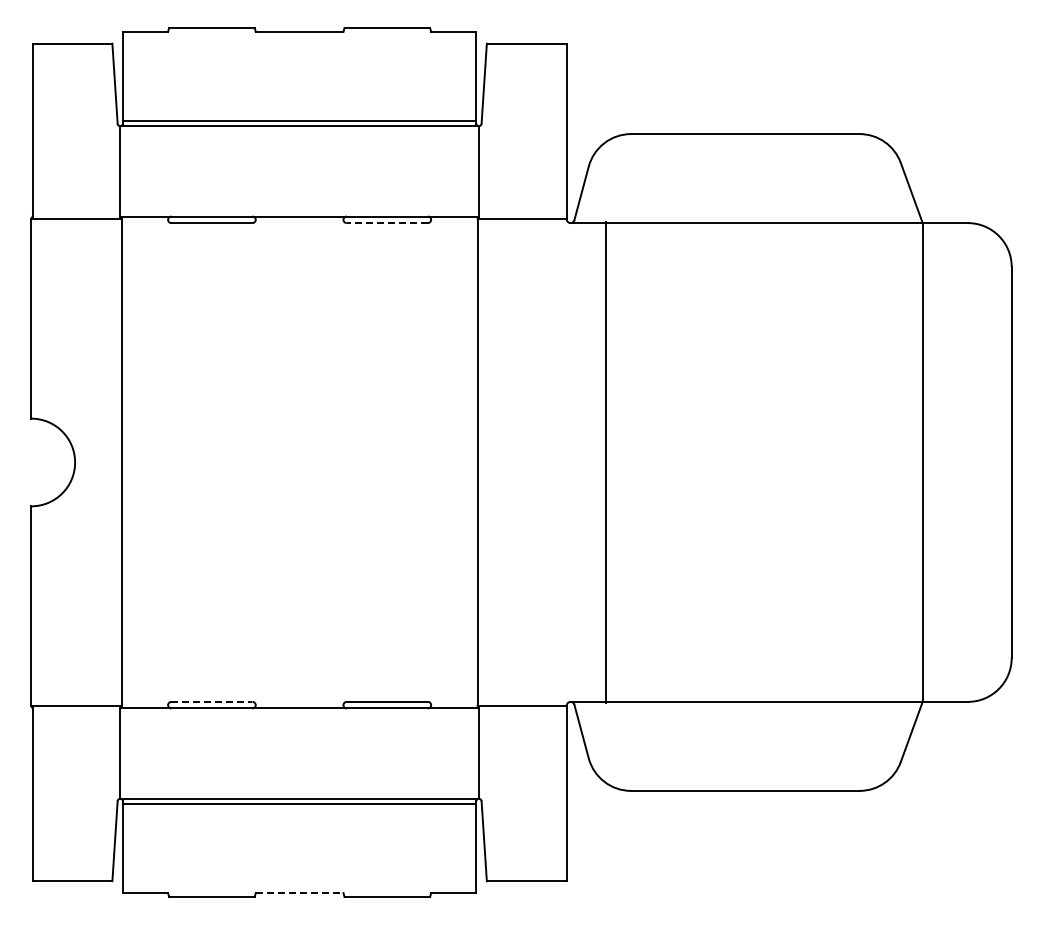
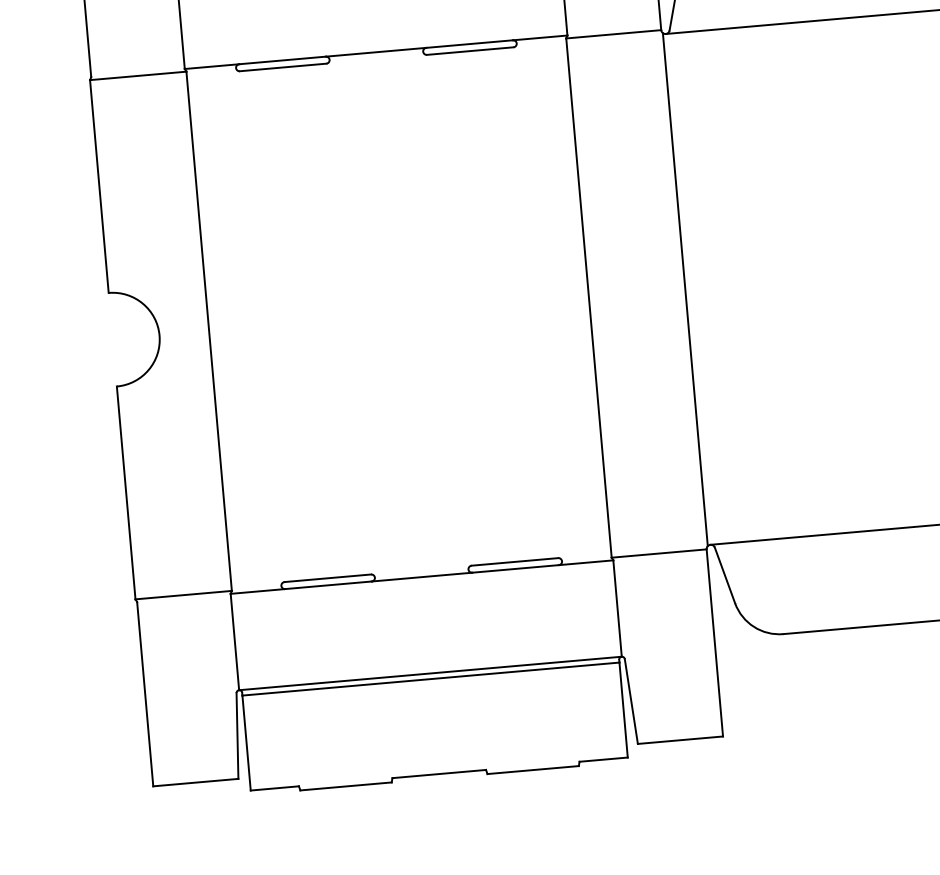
line: (387, 223) -> (470, 51), dashed -> solid
line: (605, 462) -> (684, 289), moved
line: (211, 701) -> (327, 577), dashed -> solid
line: (299, 893) -> (439, 774), dashed -> solid

